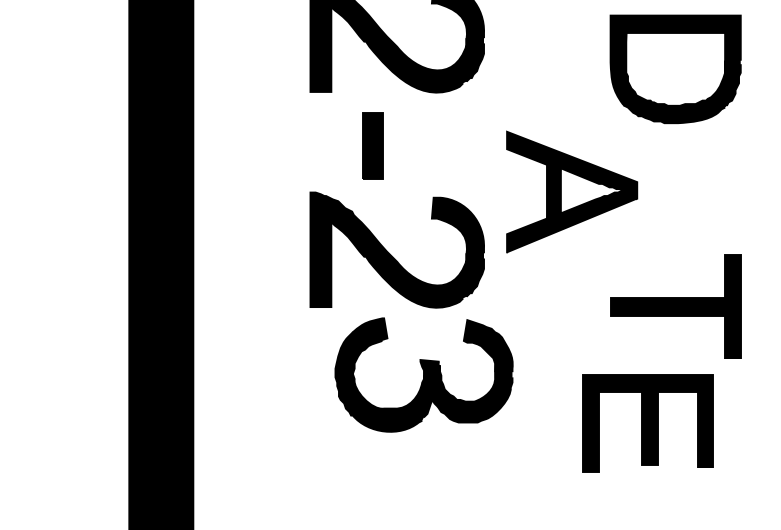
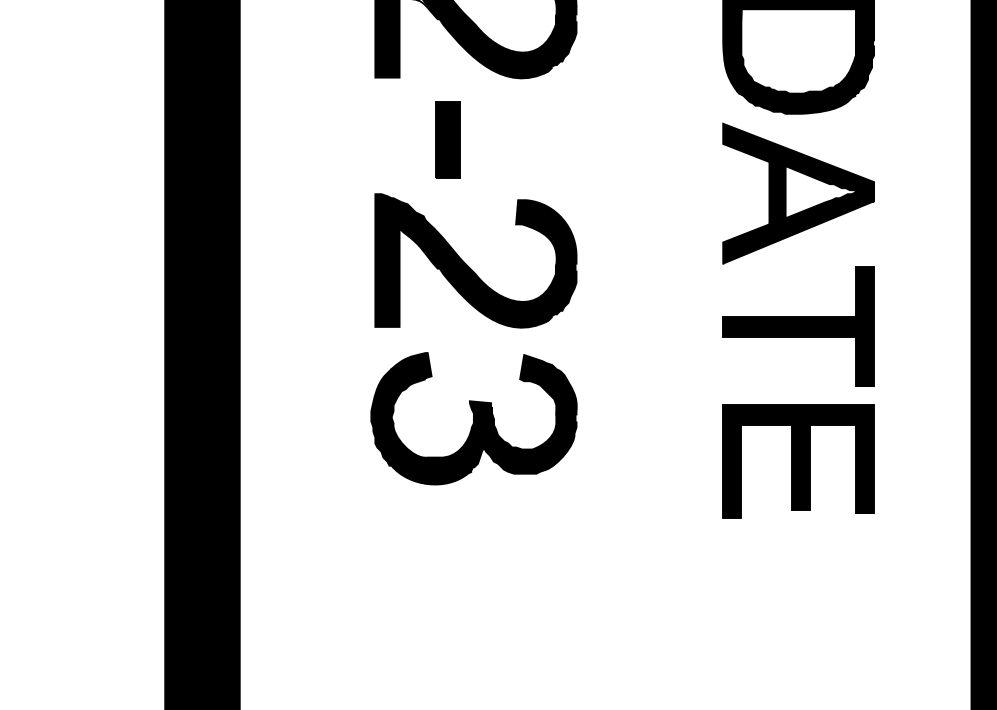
part: (572, 191) -> (798, 193), moved
part: (423, 374) -> (473, 418), moved
part: (647, 423) -> (798, 461), moved

